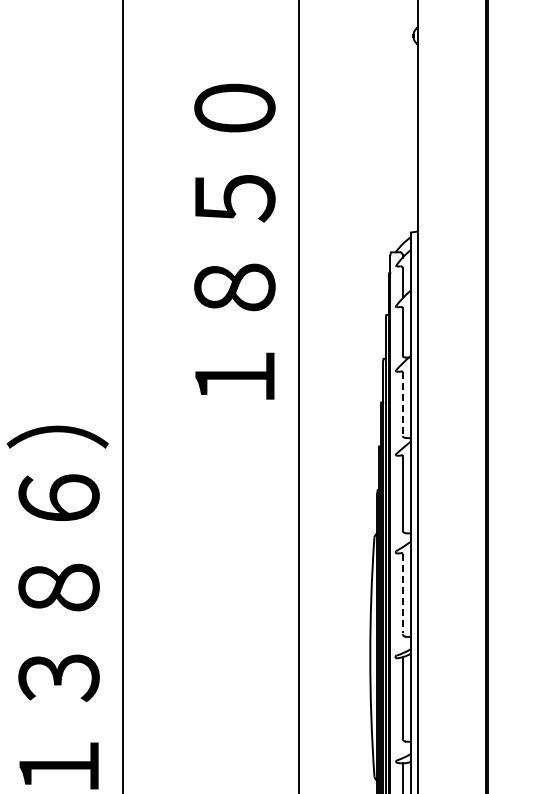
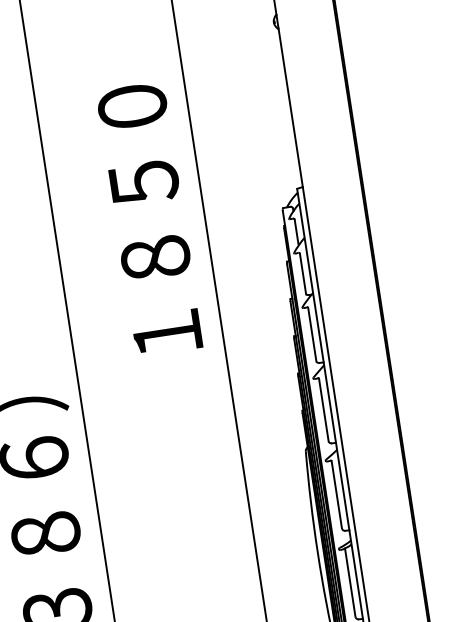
line: (402, 404) -> (312, 335), dashed -> solid
line: (402, 593) -> (336, 494), dashed -> solid

